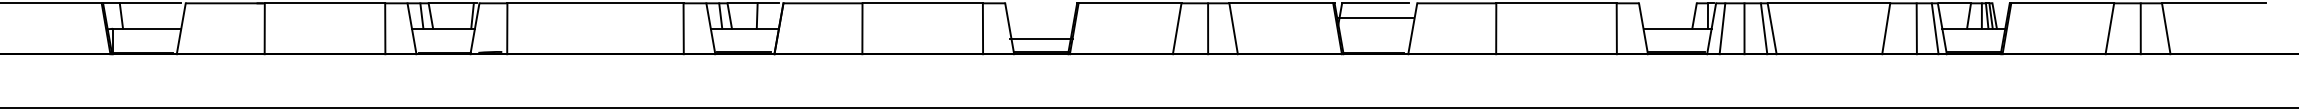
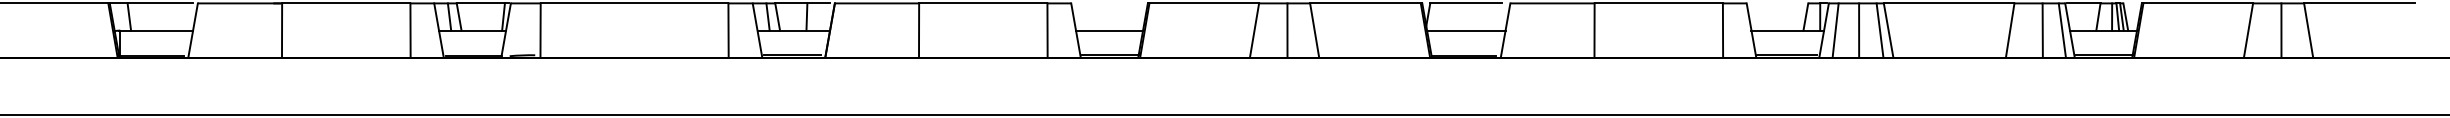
line: (1376, 17) -> (1466, 30), moved
line: (1041, 39) -> (1109, 30), moved

